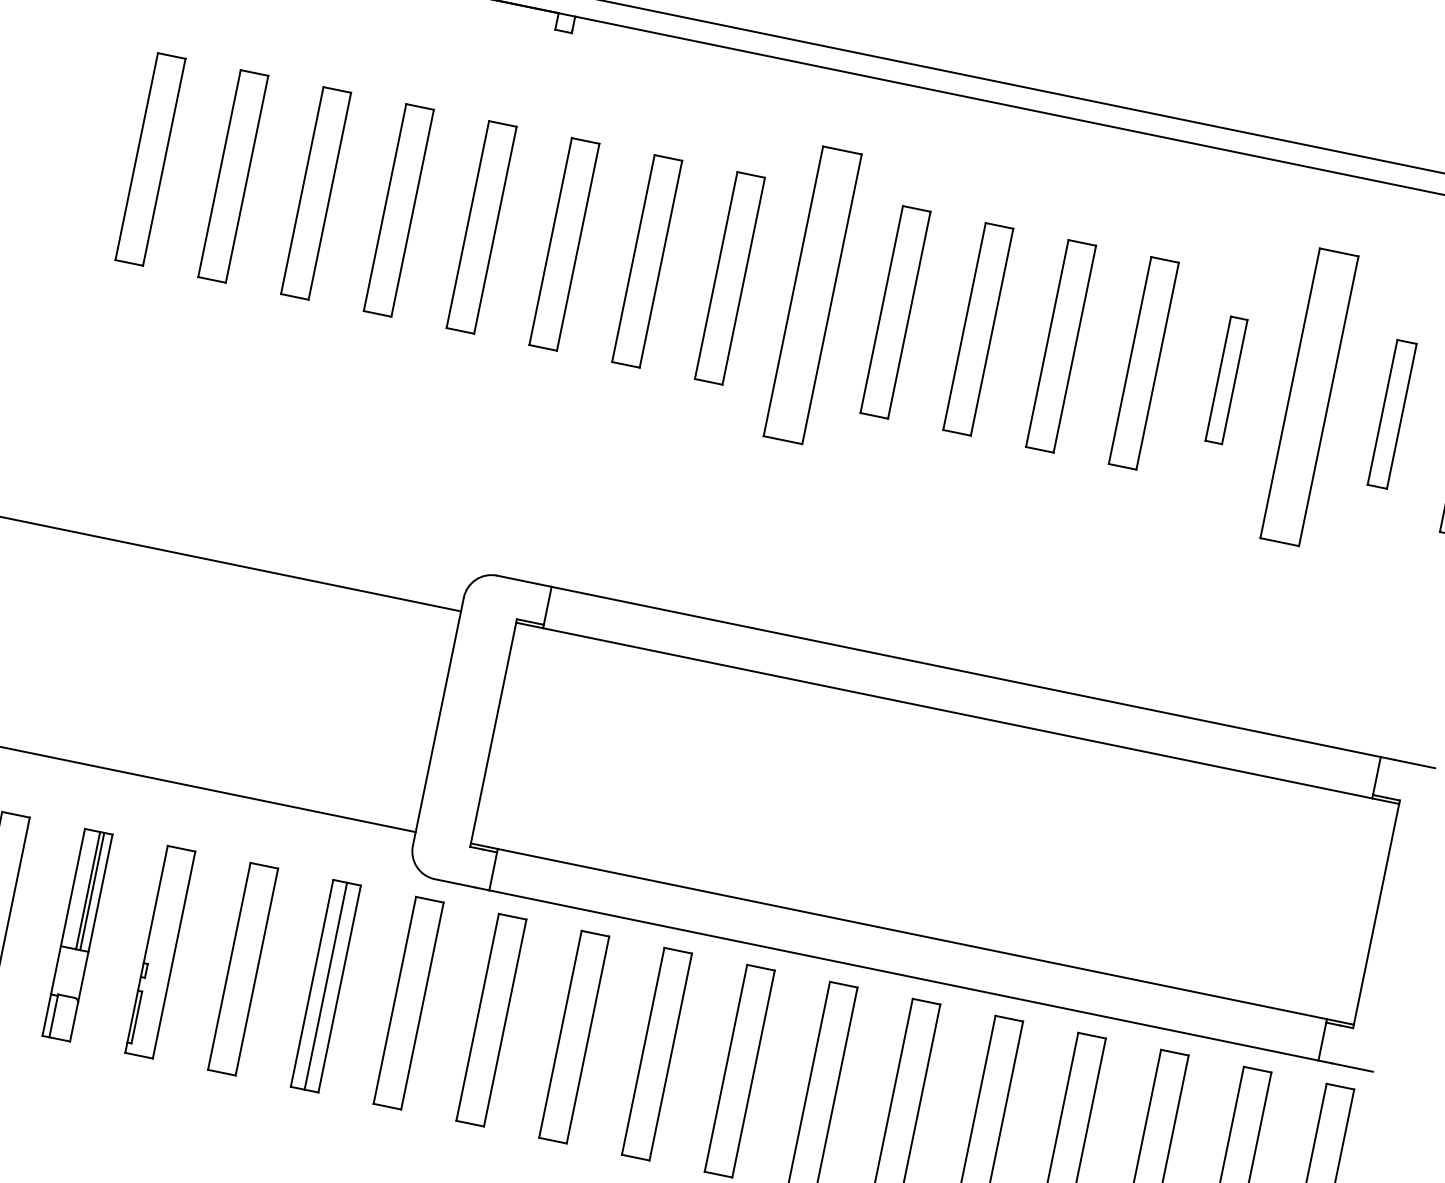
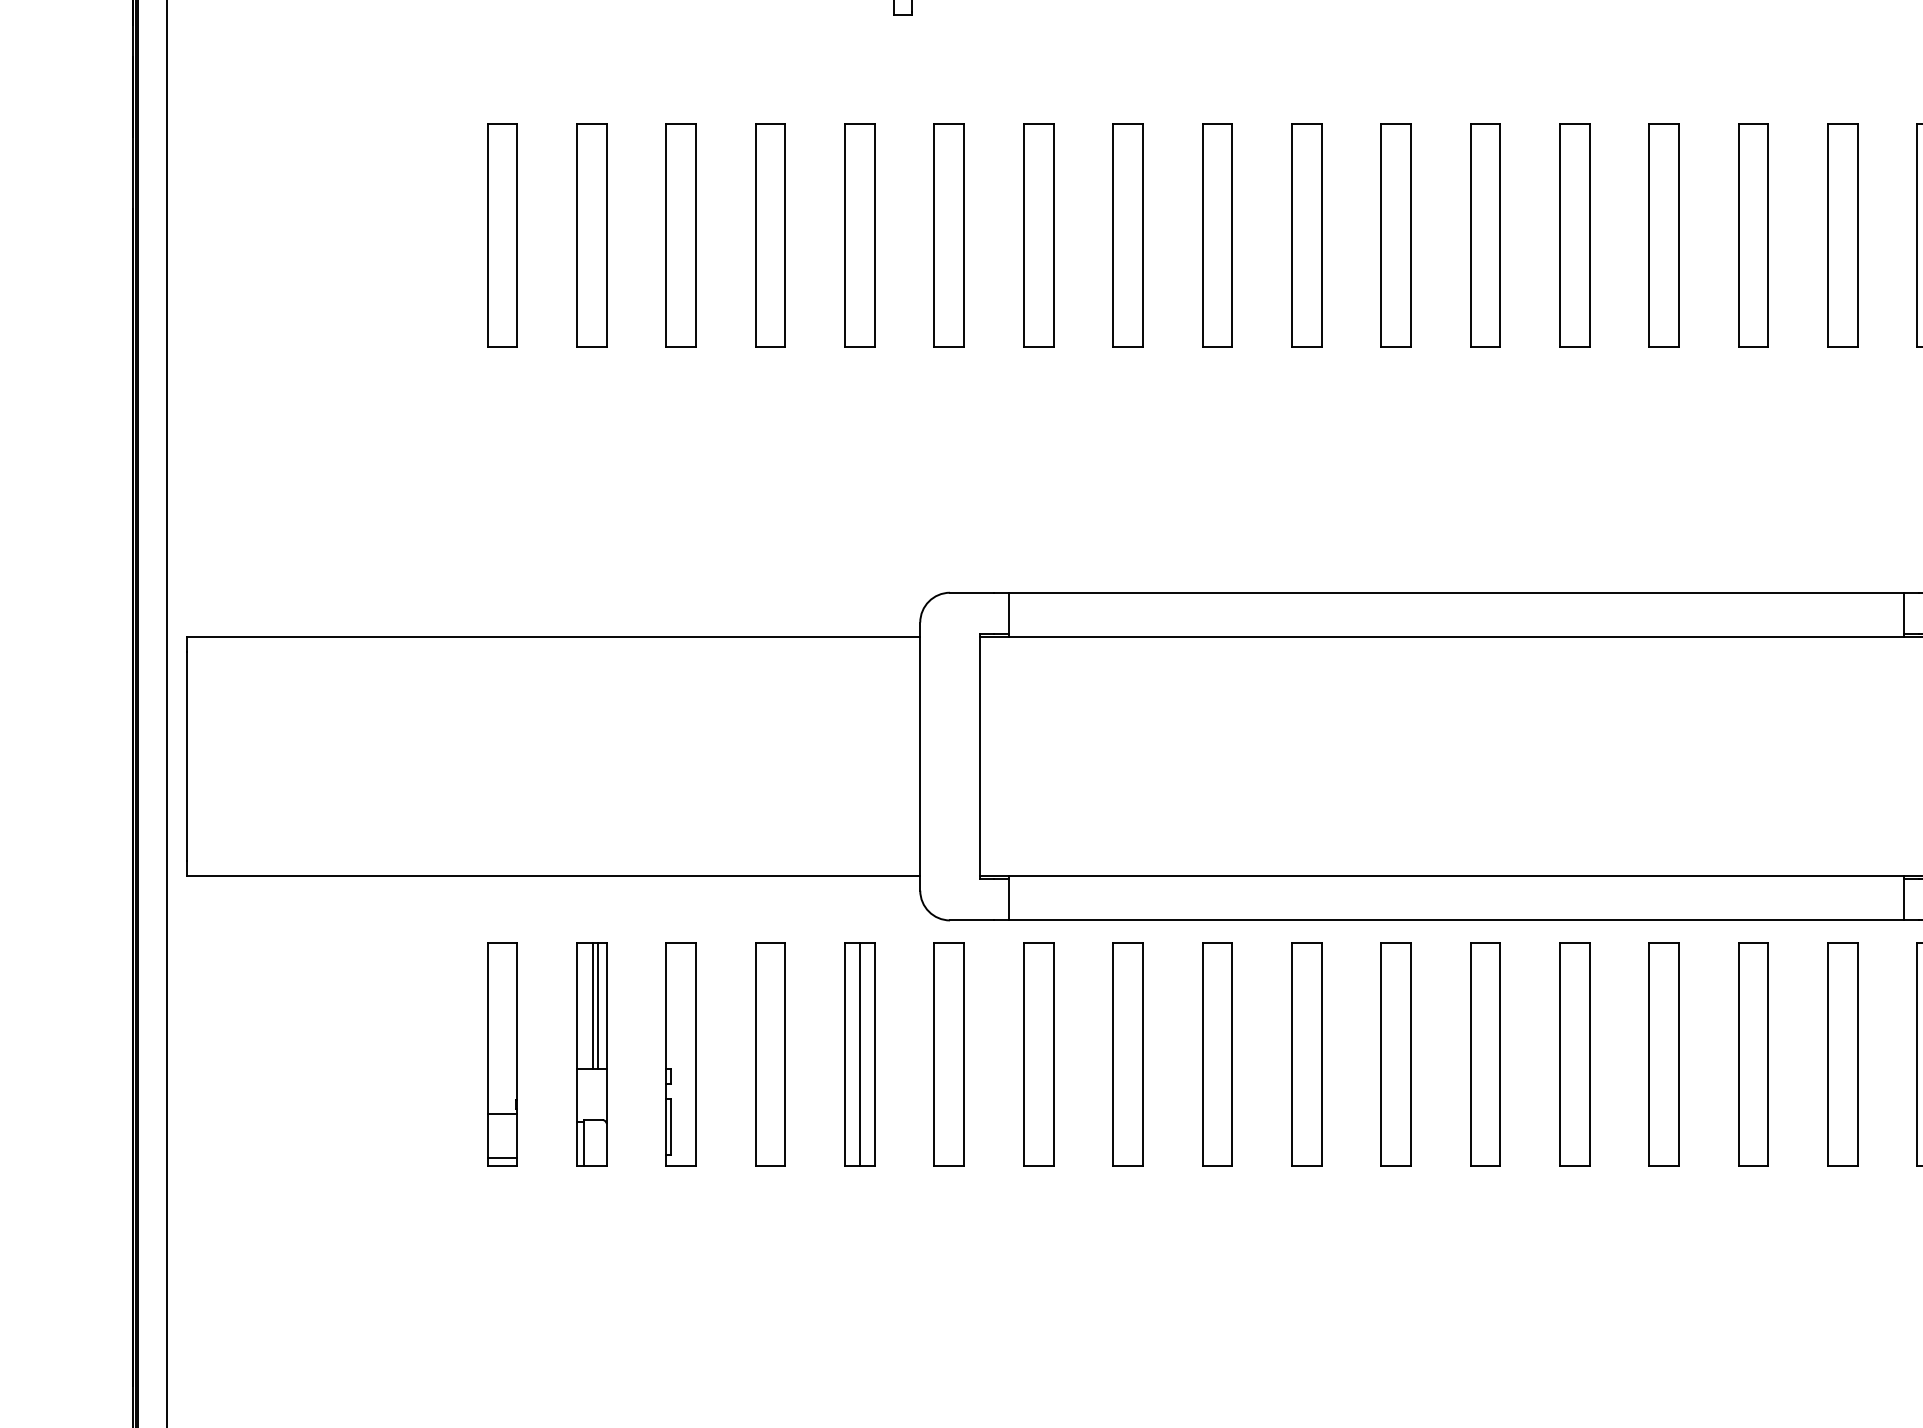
part: (812, 295) -> (1217, 235), size x0.71
part: (1225, 380) -> (1663, 235), size x1.67
part: (1309, 397) -> (1753, 235), size x0.71
part: (1391, 414) -> (1842, 235), size x1.43

